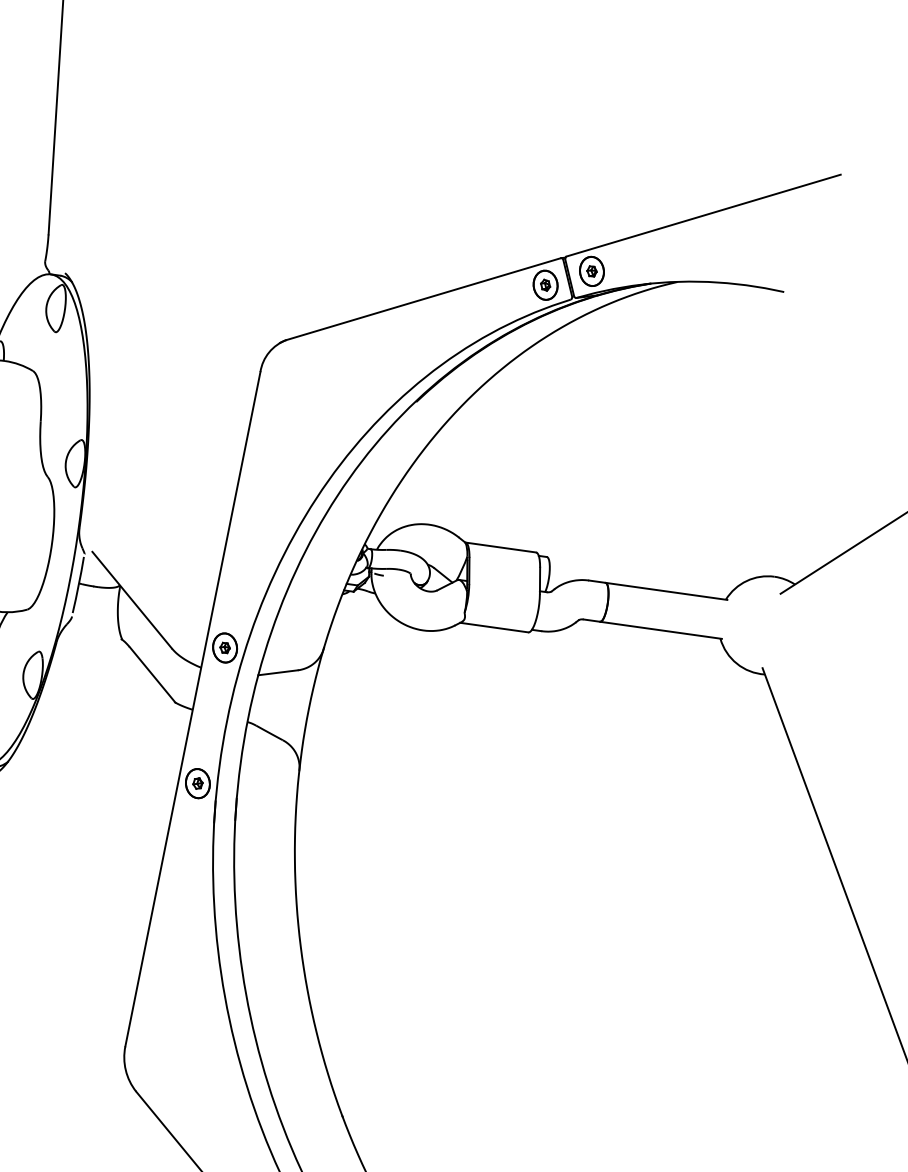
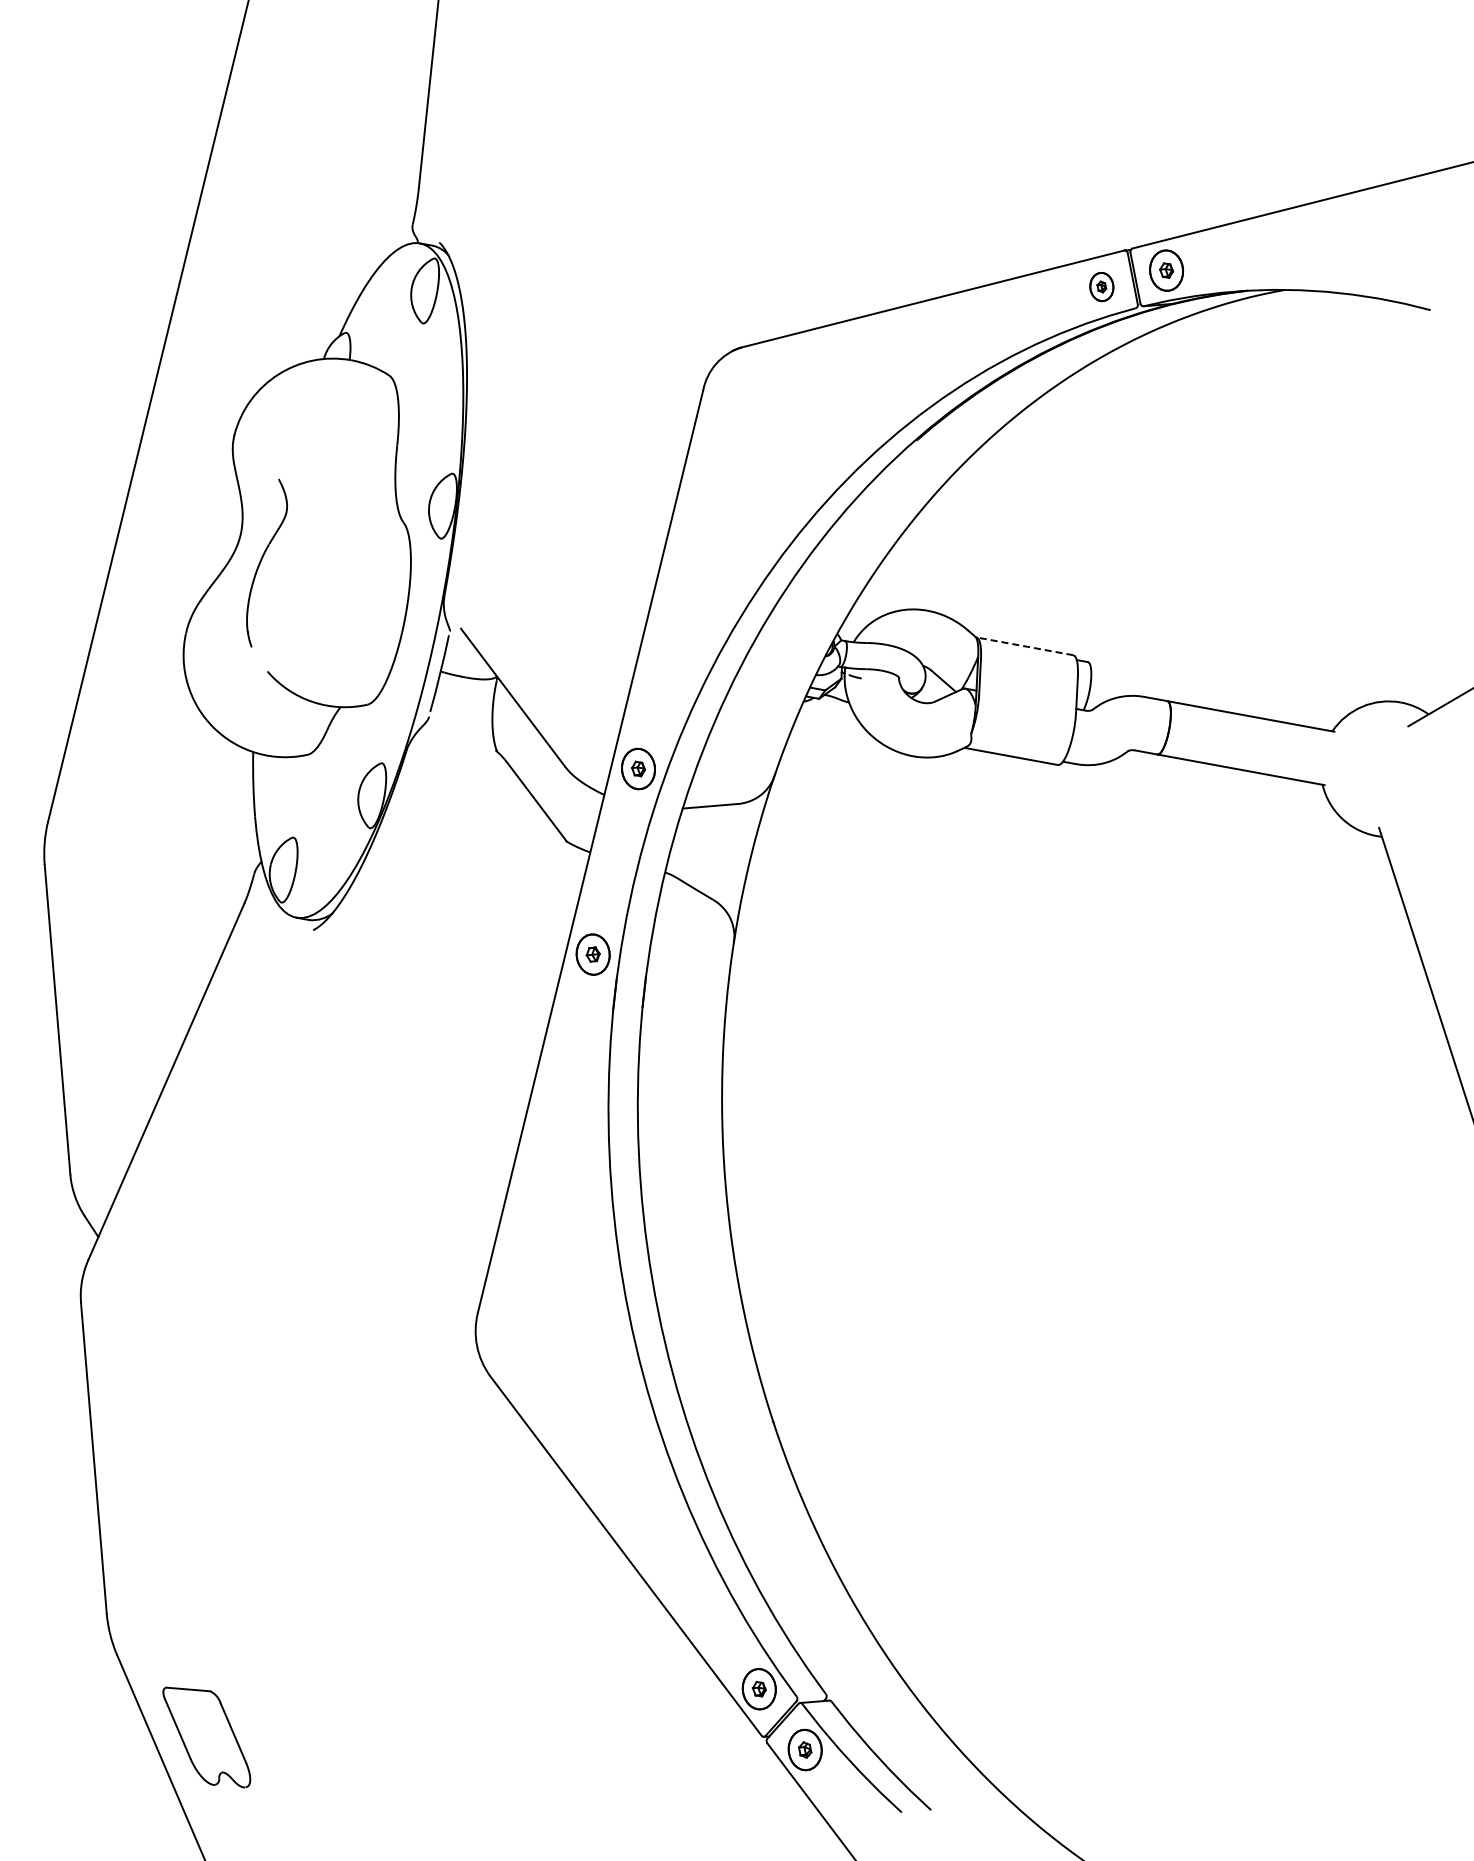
part: (545, 284) -> (1101, 286), size x0.7
line: (500, 547) -> (1024, 646), solid -> dashed

